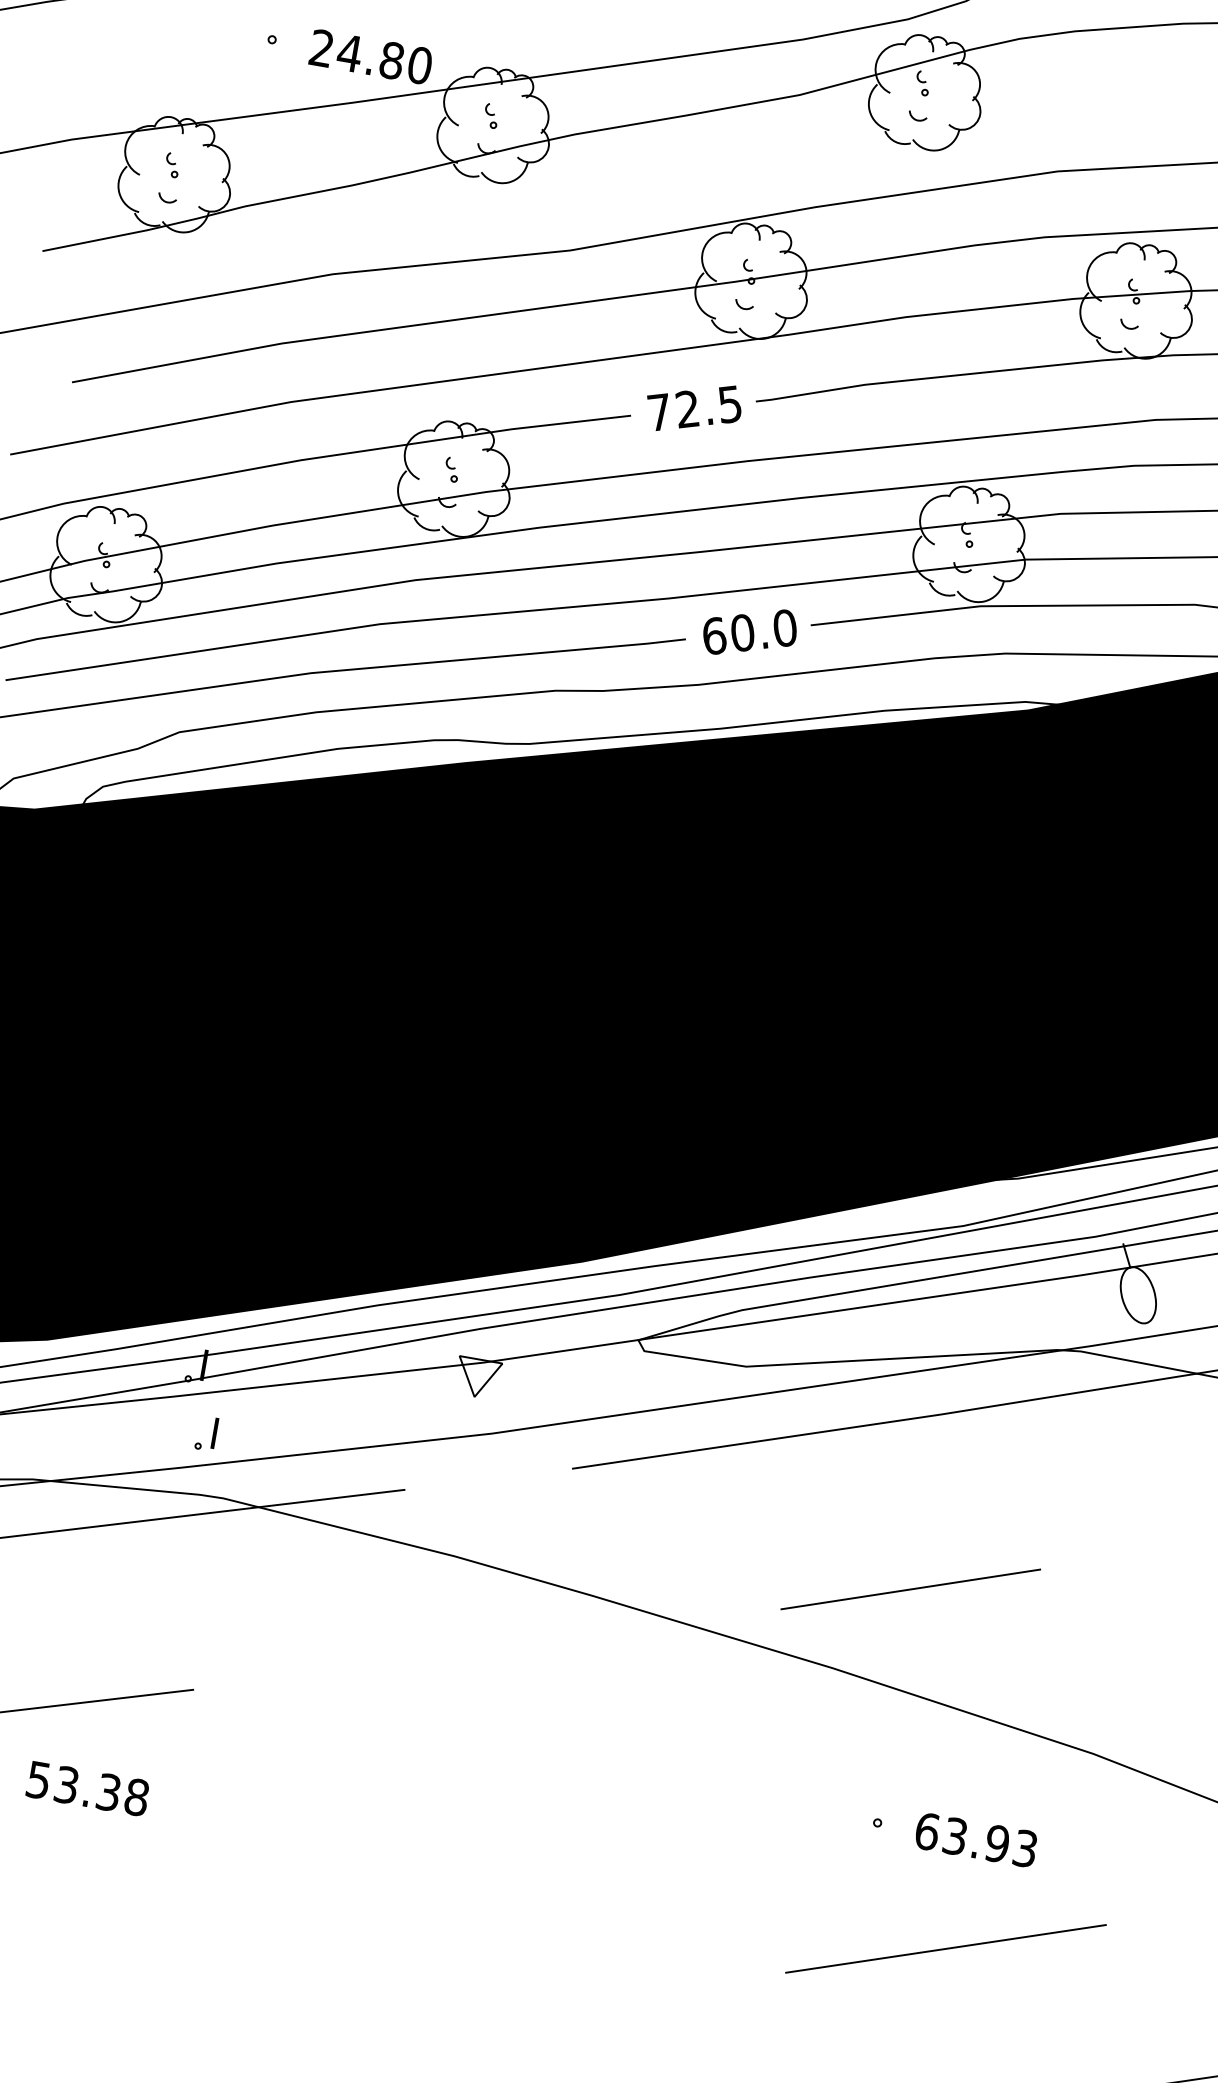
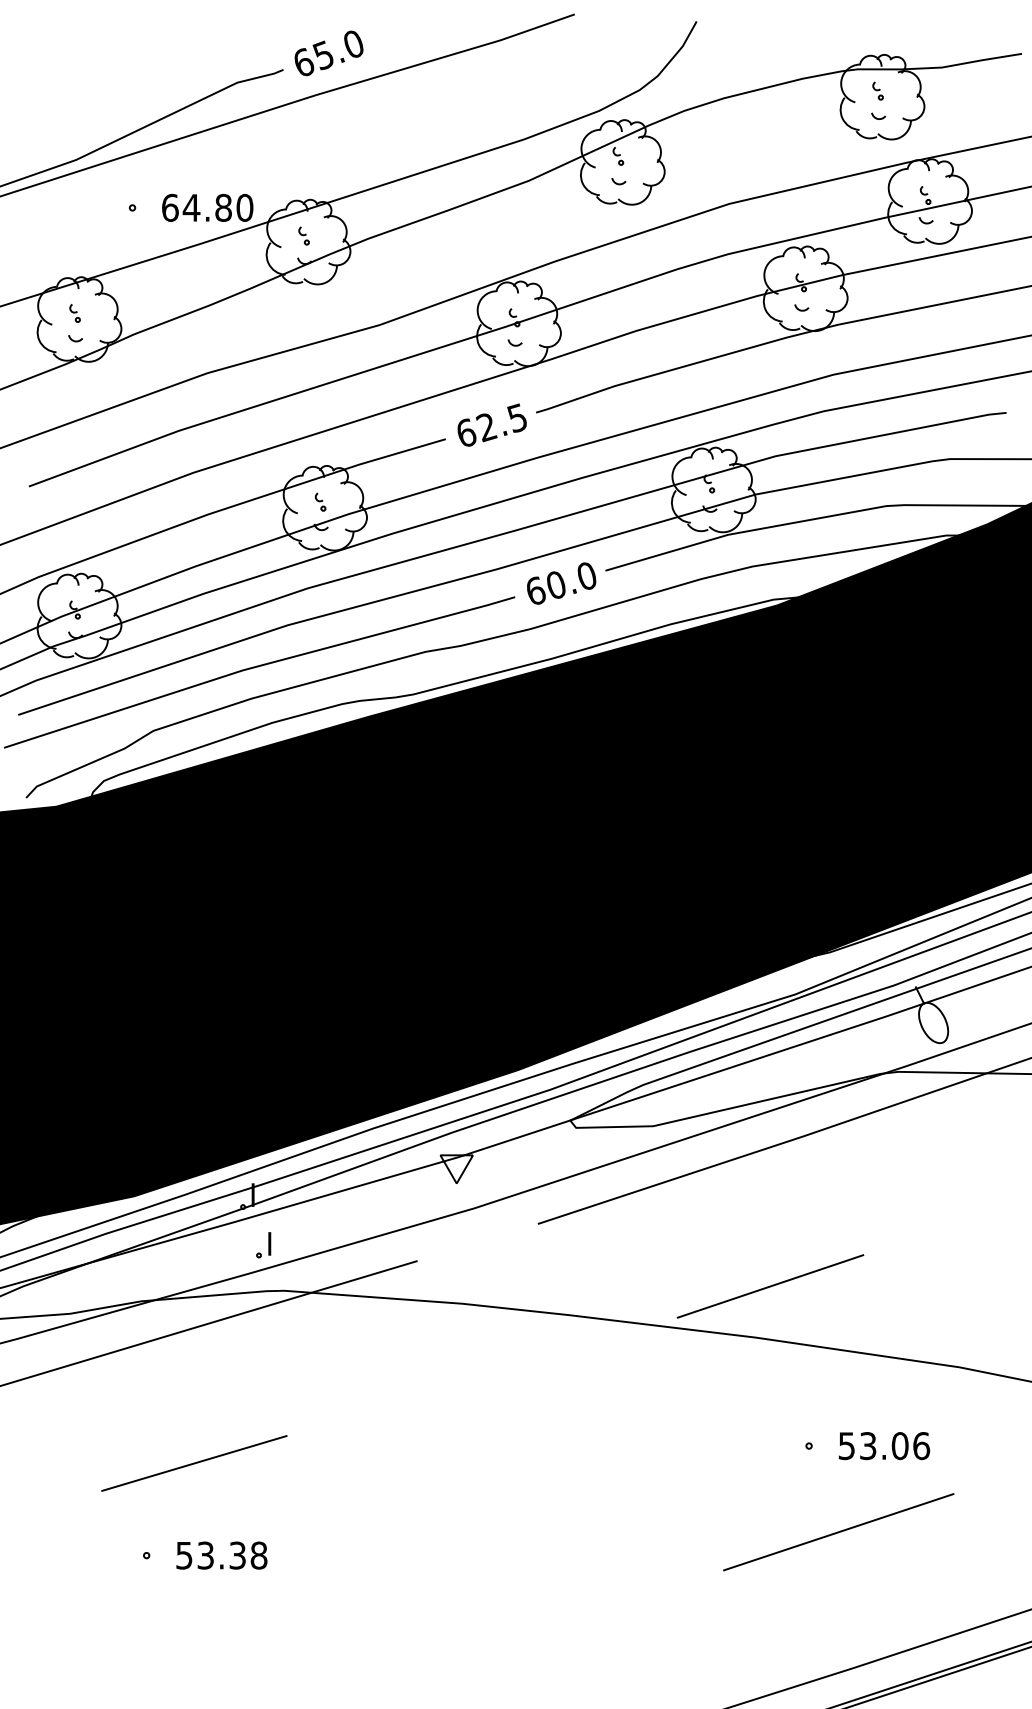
text: (322, 47) -> (170, 207), 24.80 -> 64.80
text: (658, 411) -> (465, 432), 72.5 -> 62.5
line: (910, 1589) -> (770, 1286), moved
text: (87, 1788) -> (221, 1555), moved
text: (976, 1840) -> (884, 1446), 63.93 -> 53.06
line: (945, 1949) -> (838, 1532), moved

